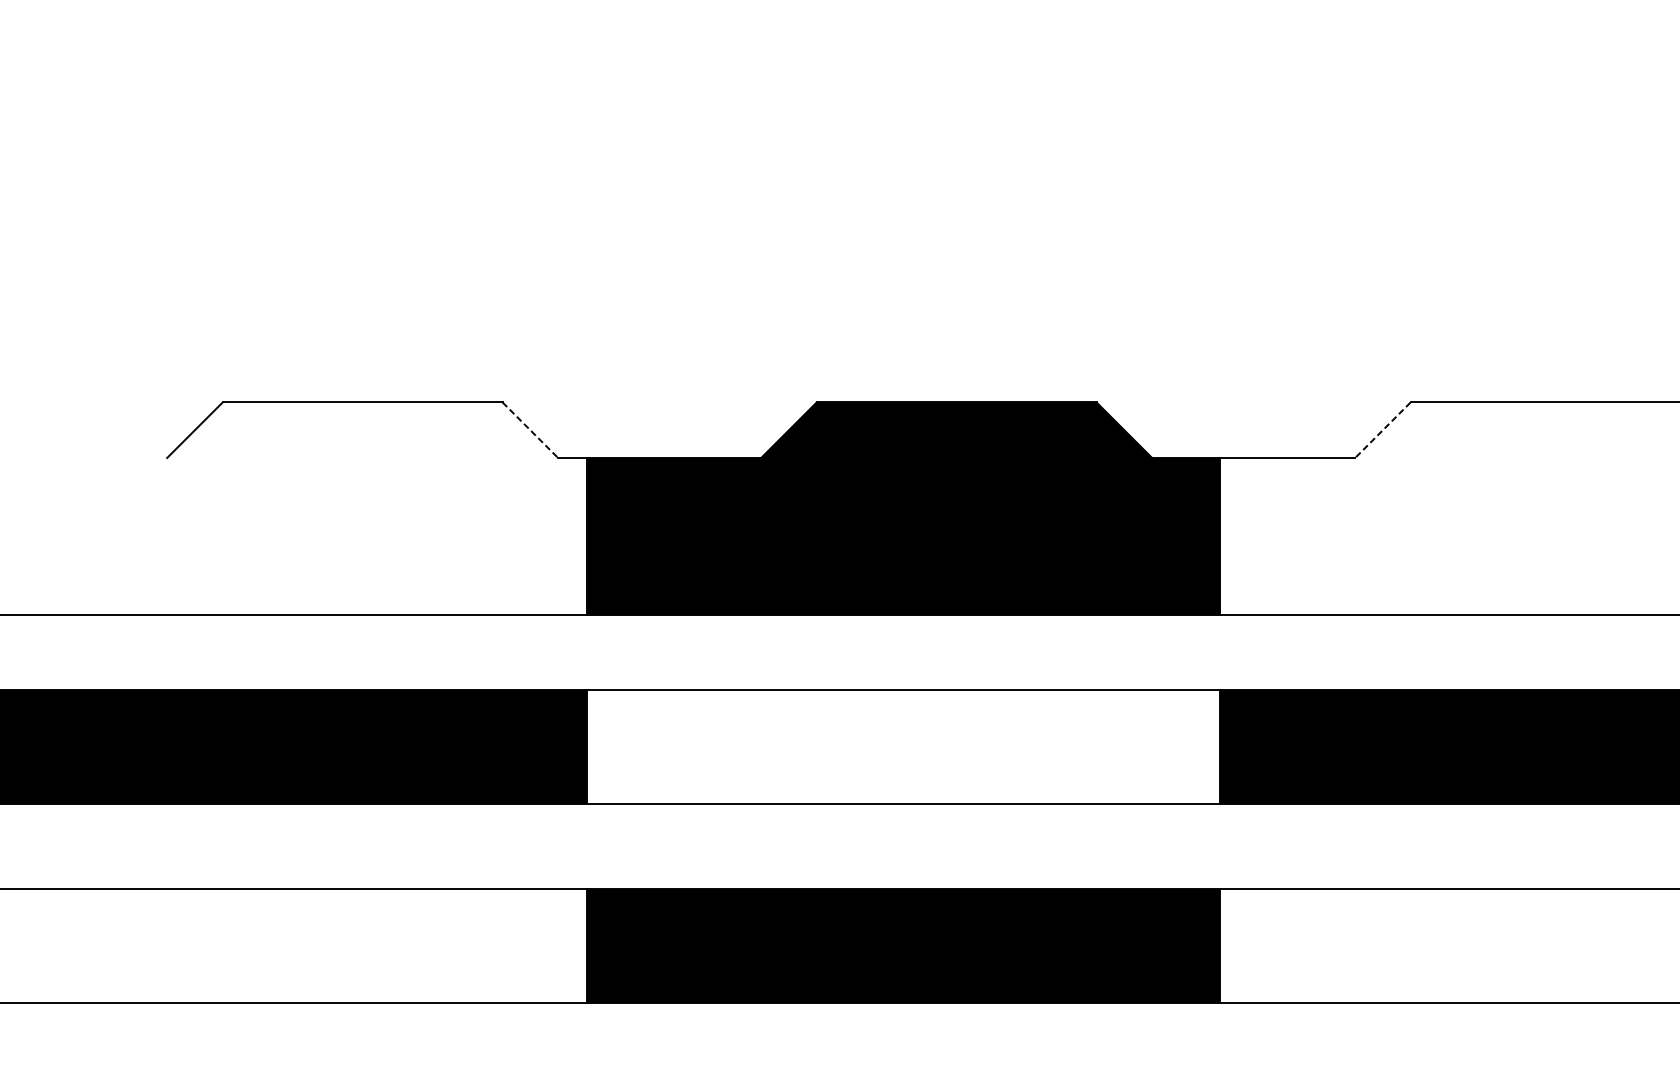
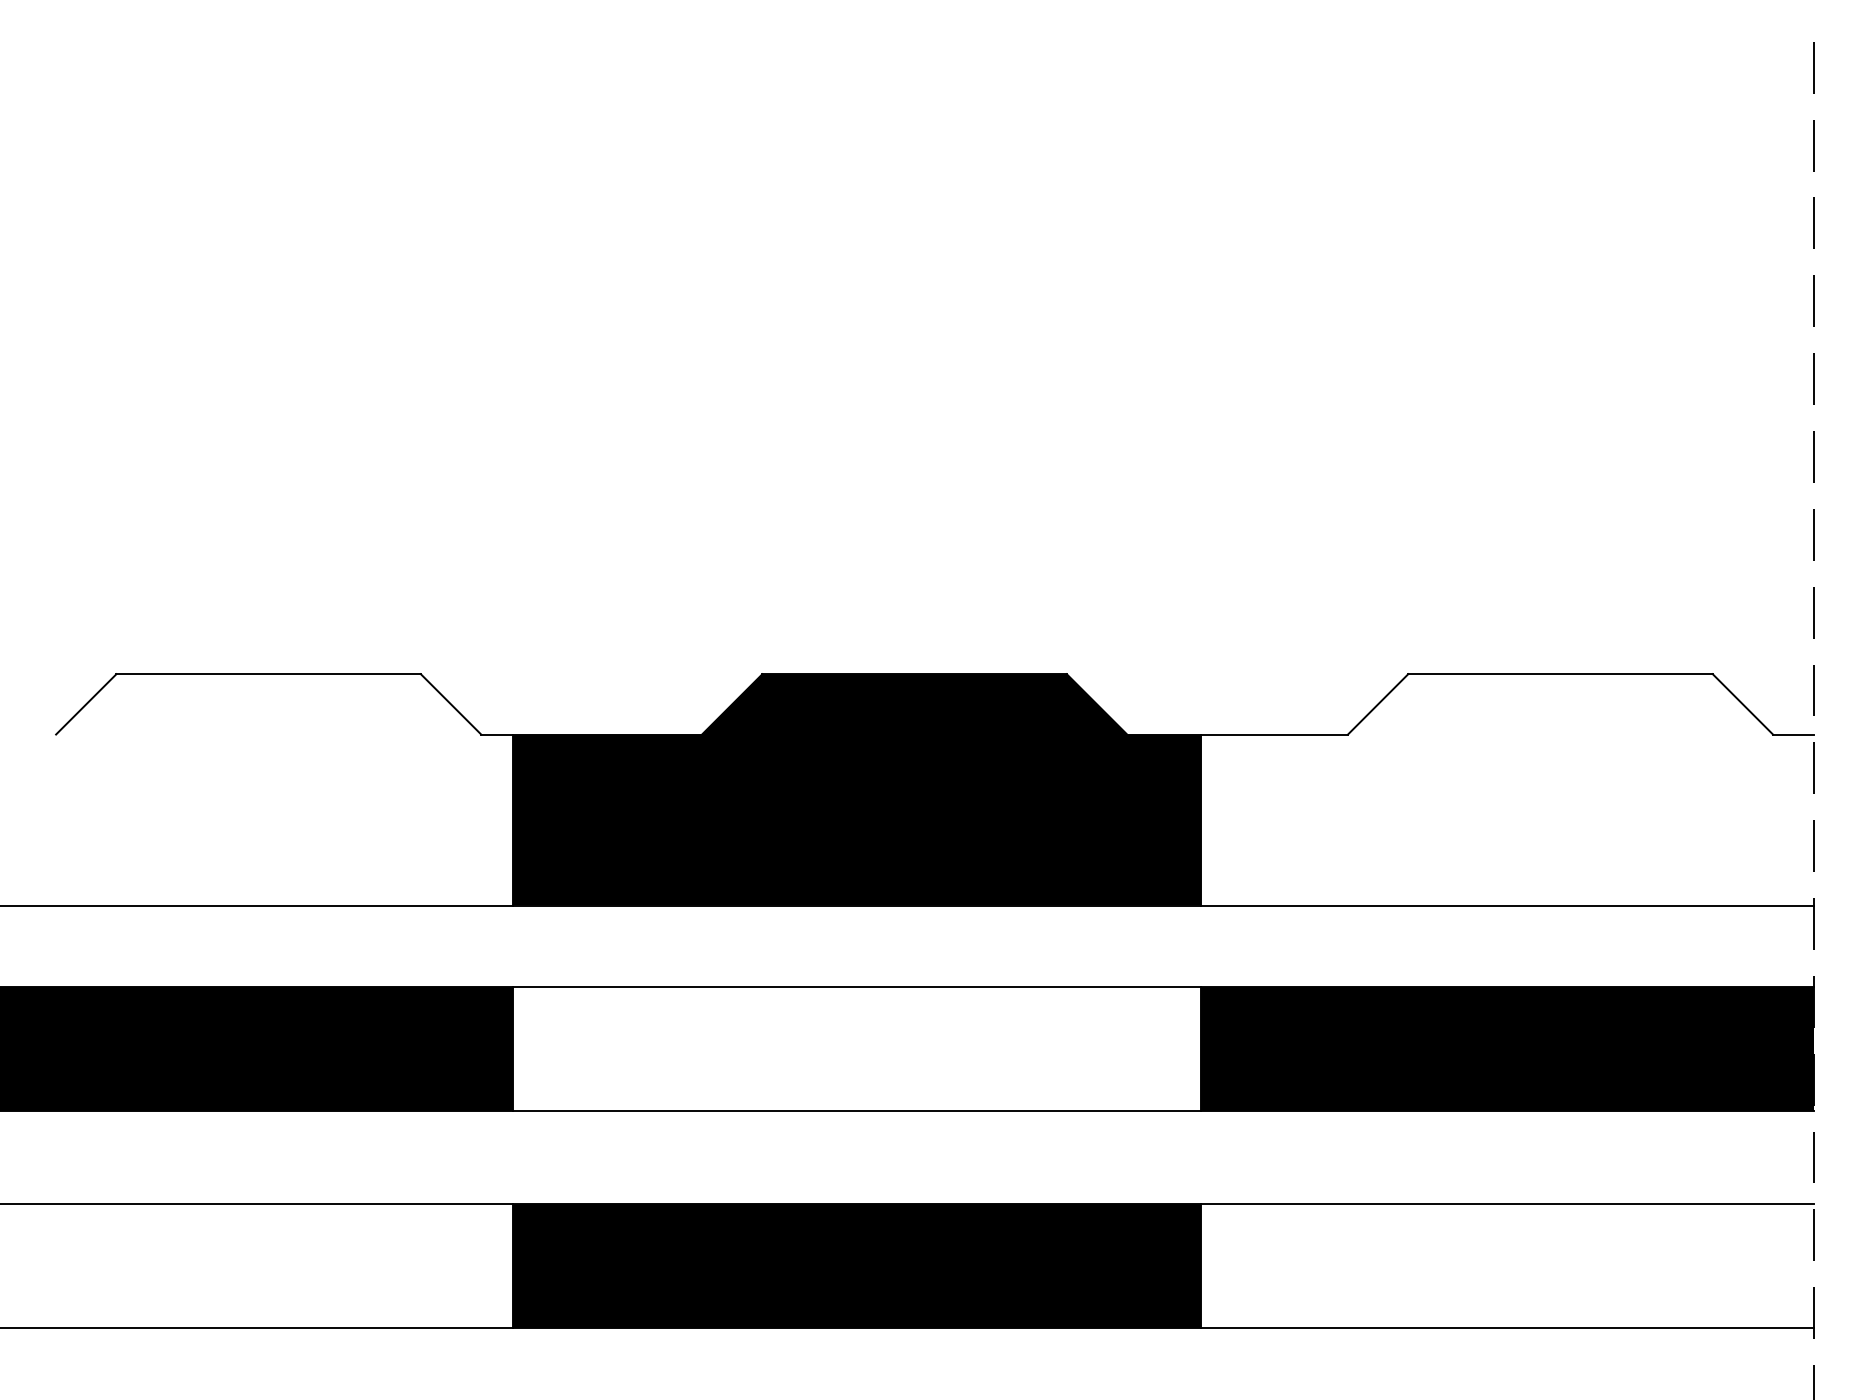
line: (530, 430) -> (451, 704), dashed -> solid
line: (1383, 430) -> (1378, 704), dashed -> solid

